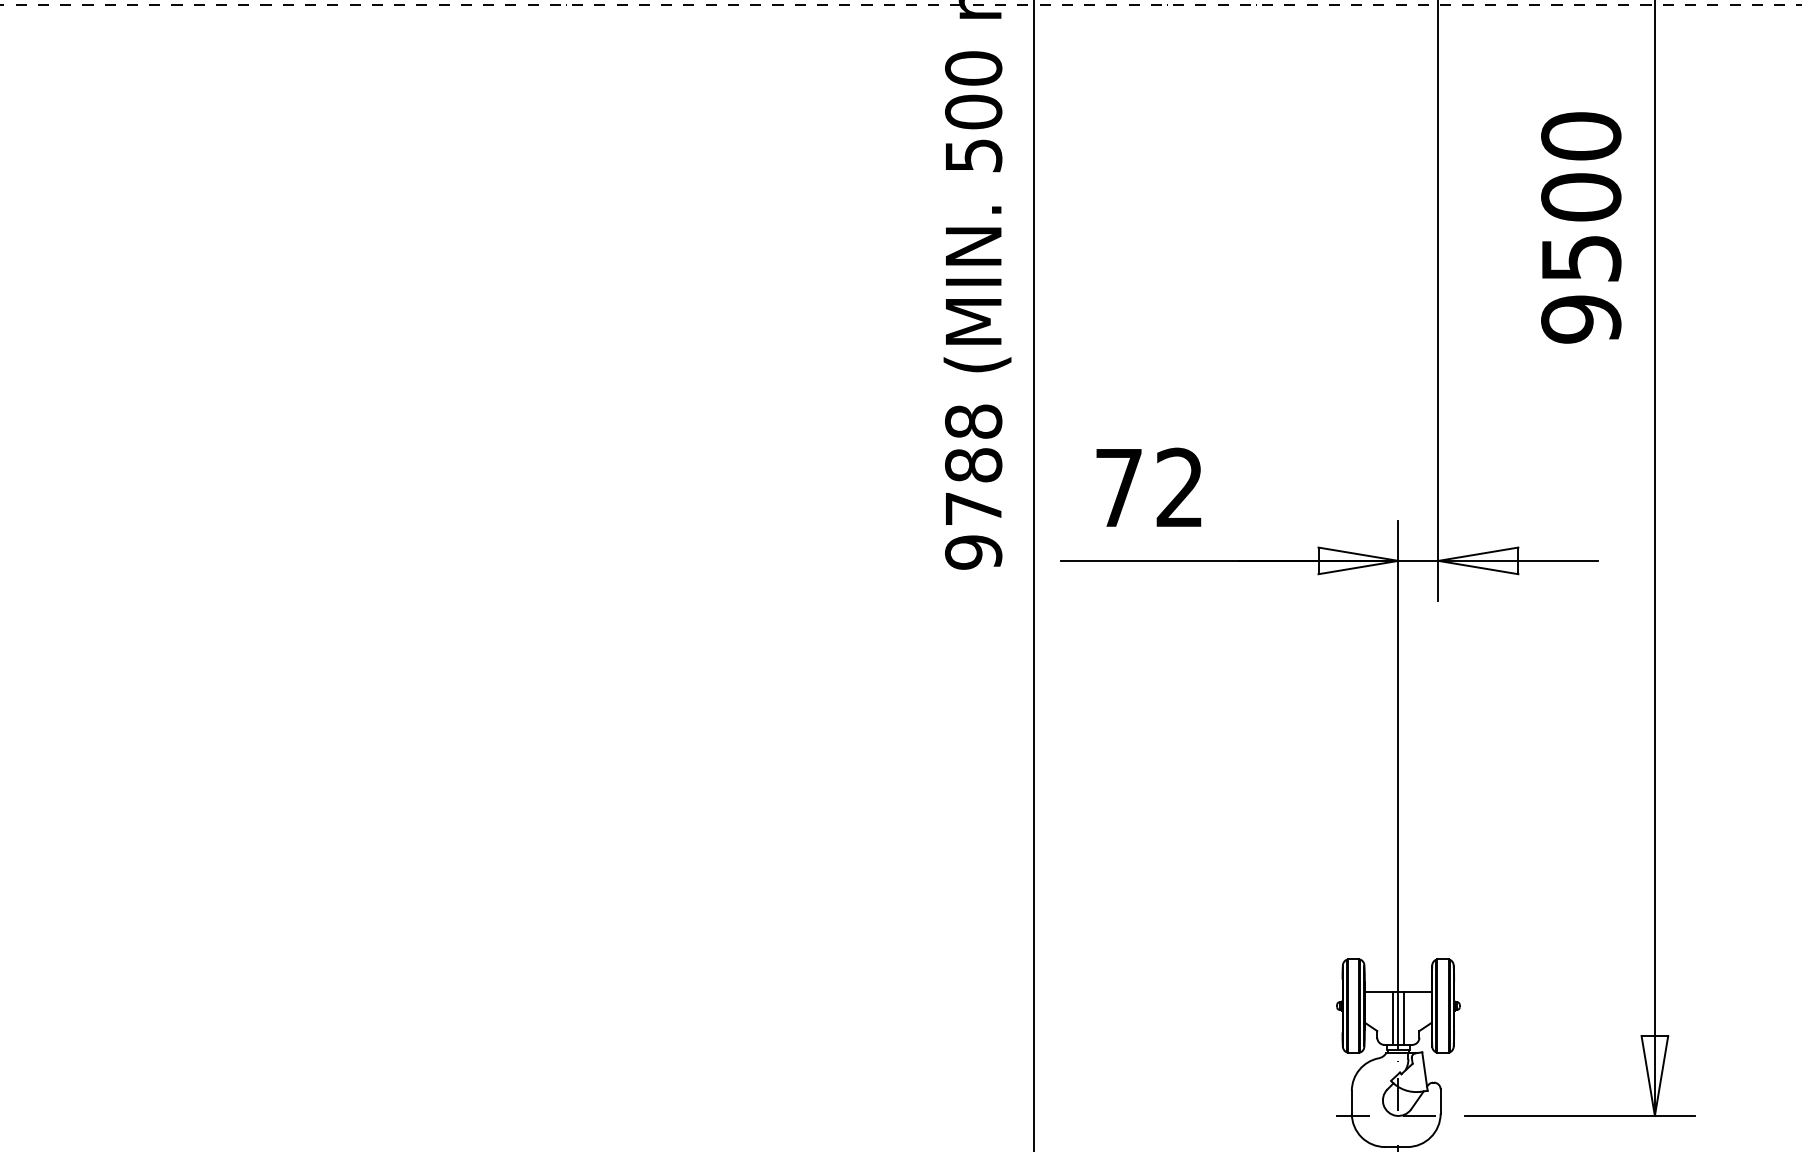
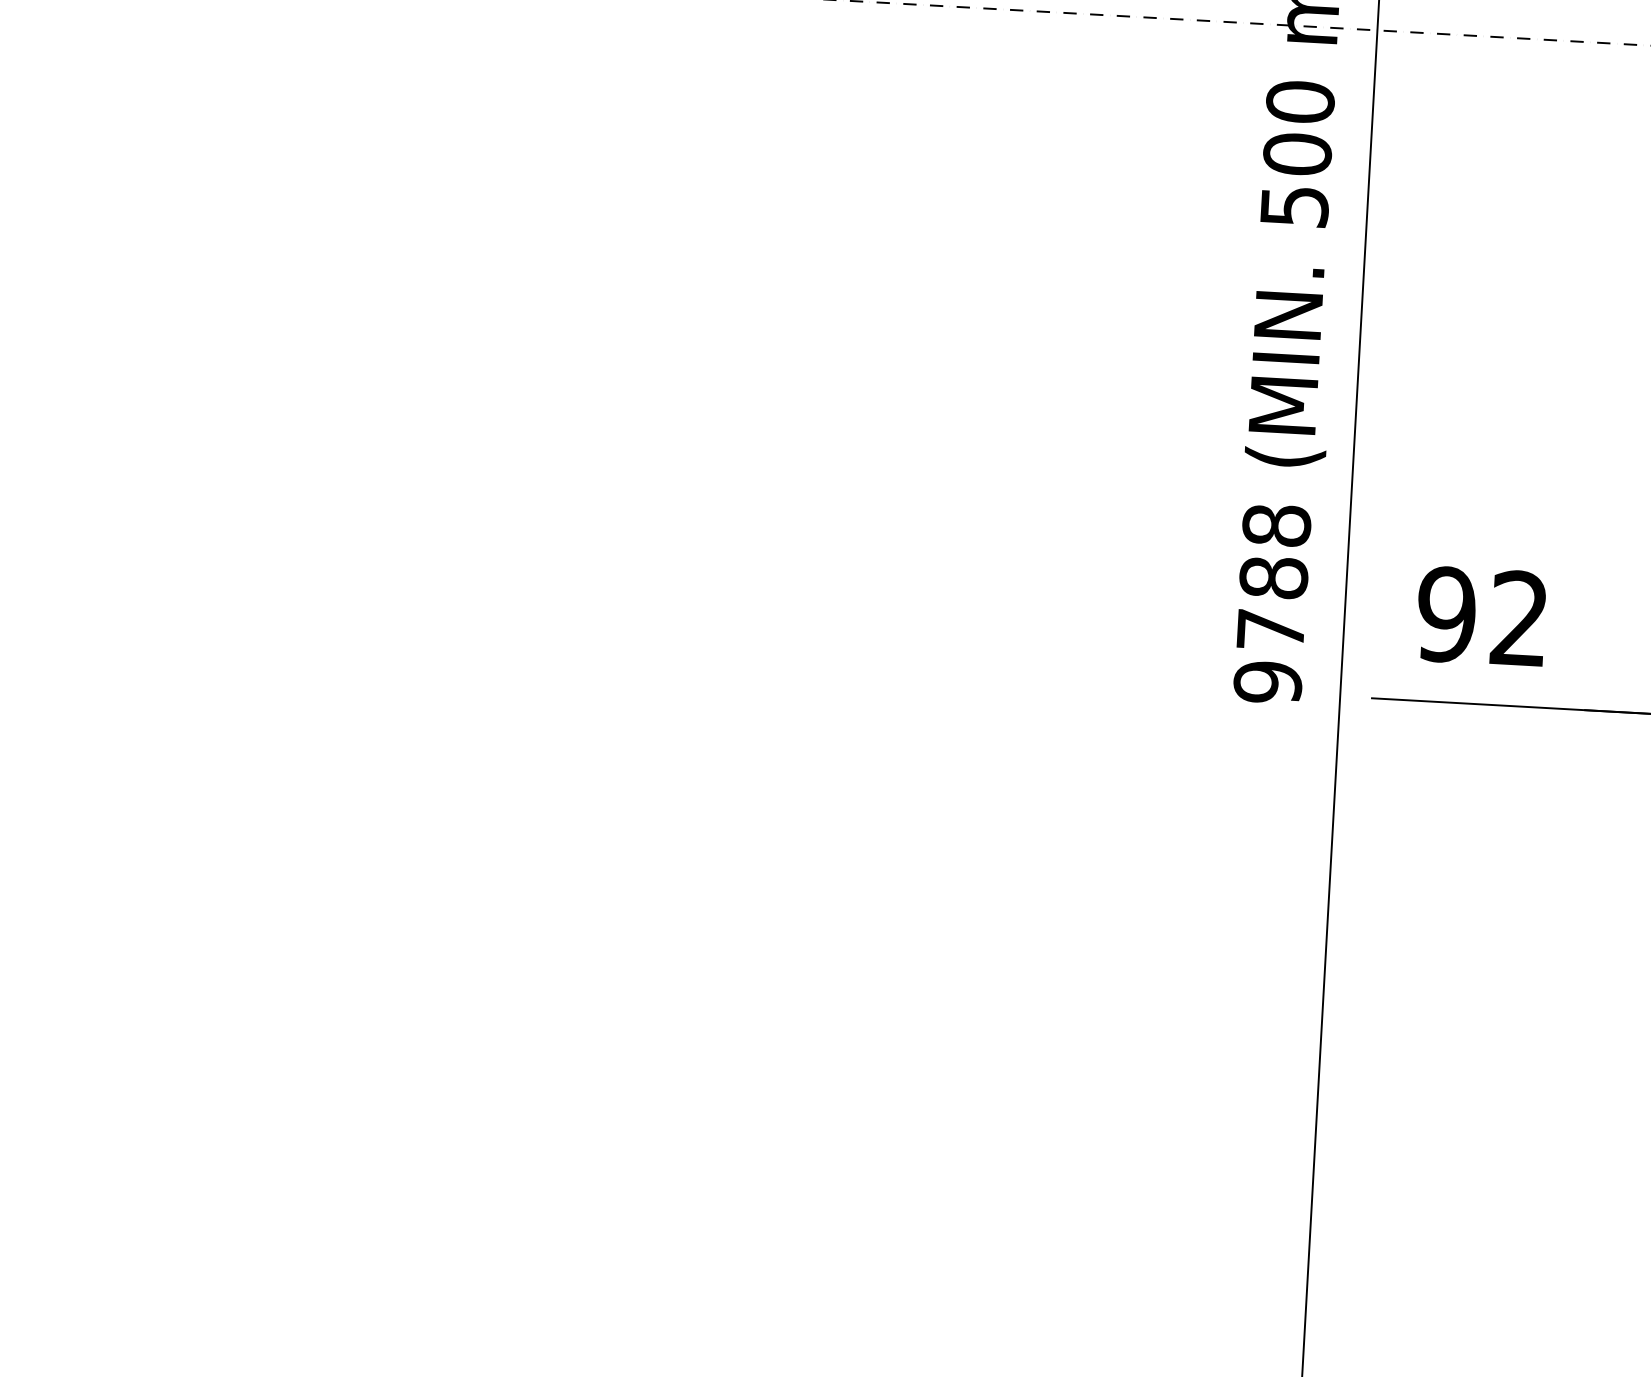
text: (1118, 487) -> (1446, 614), 72 -> 92

